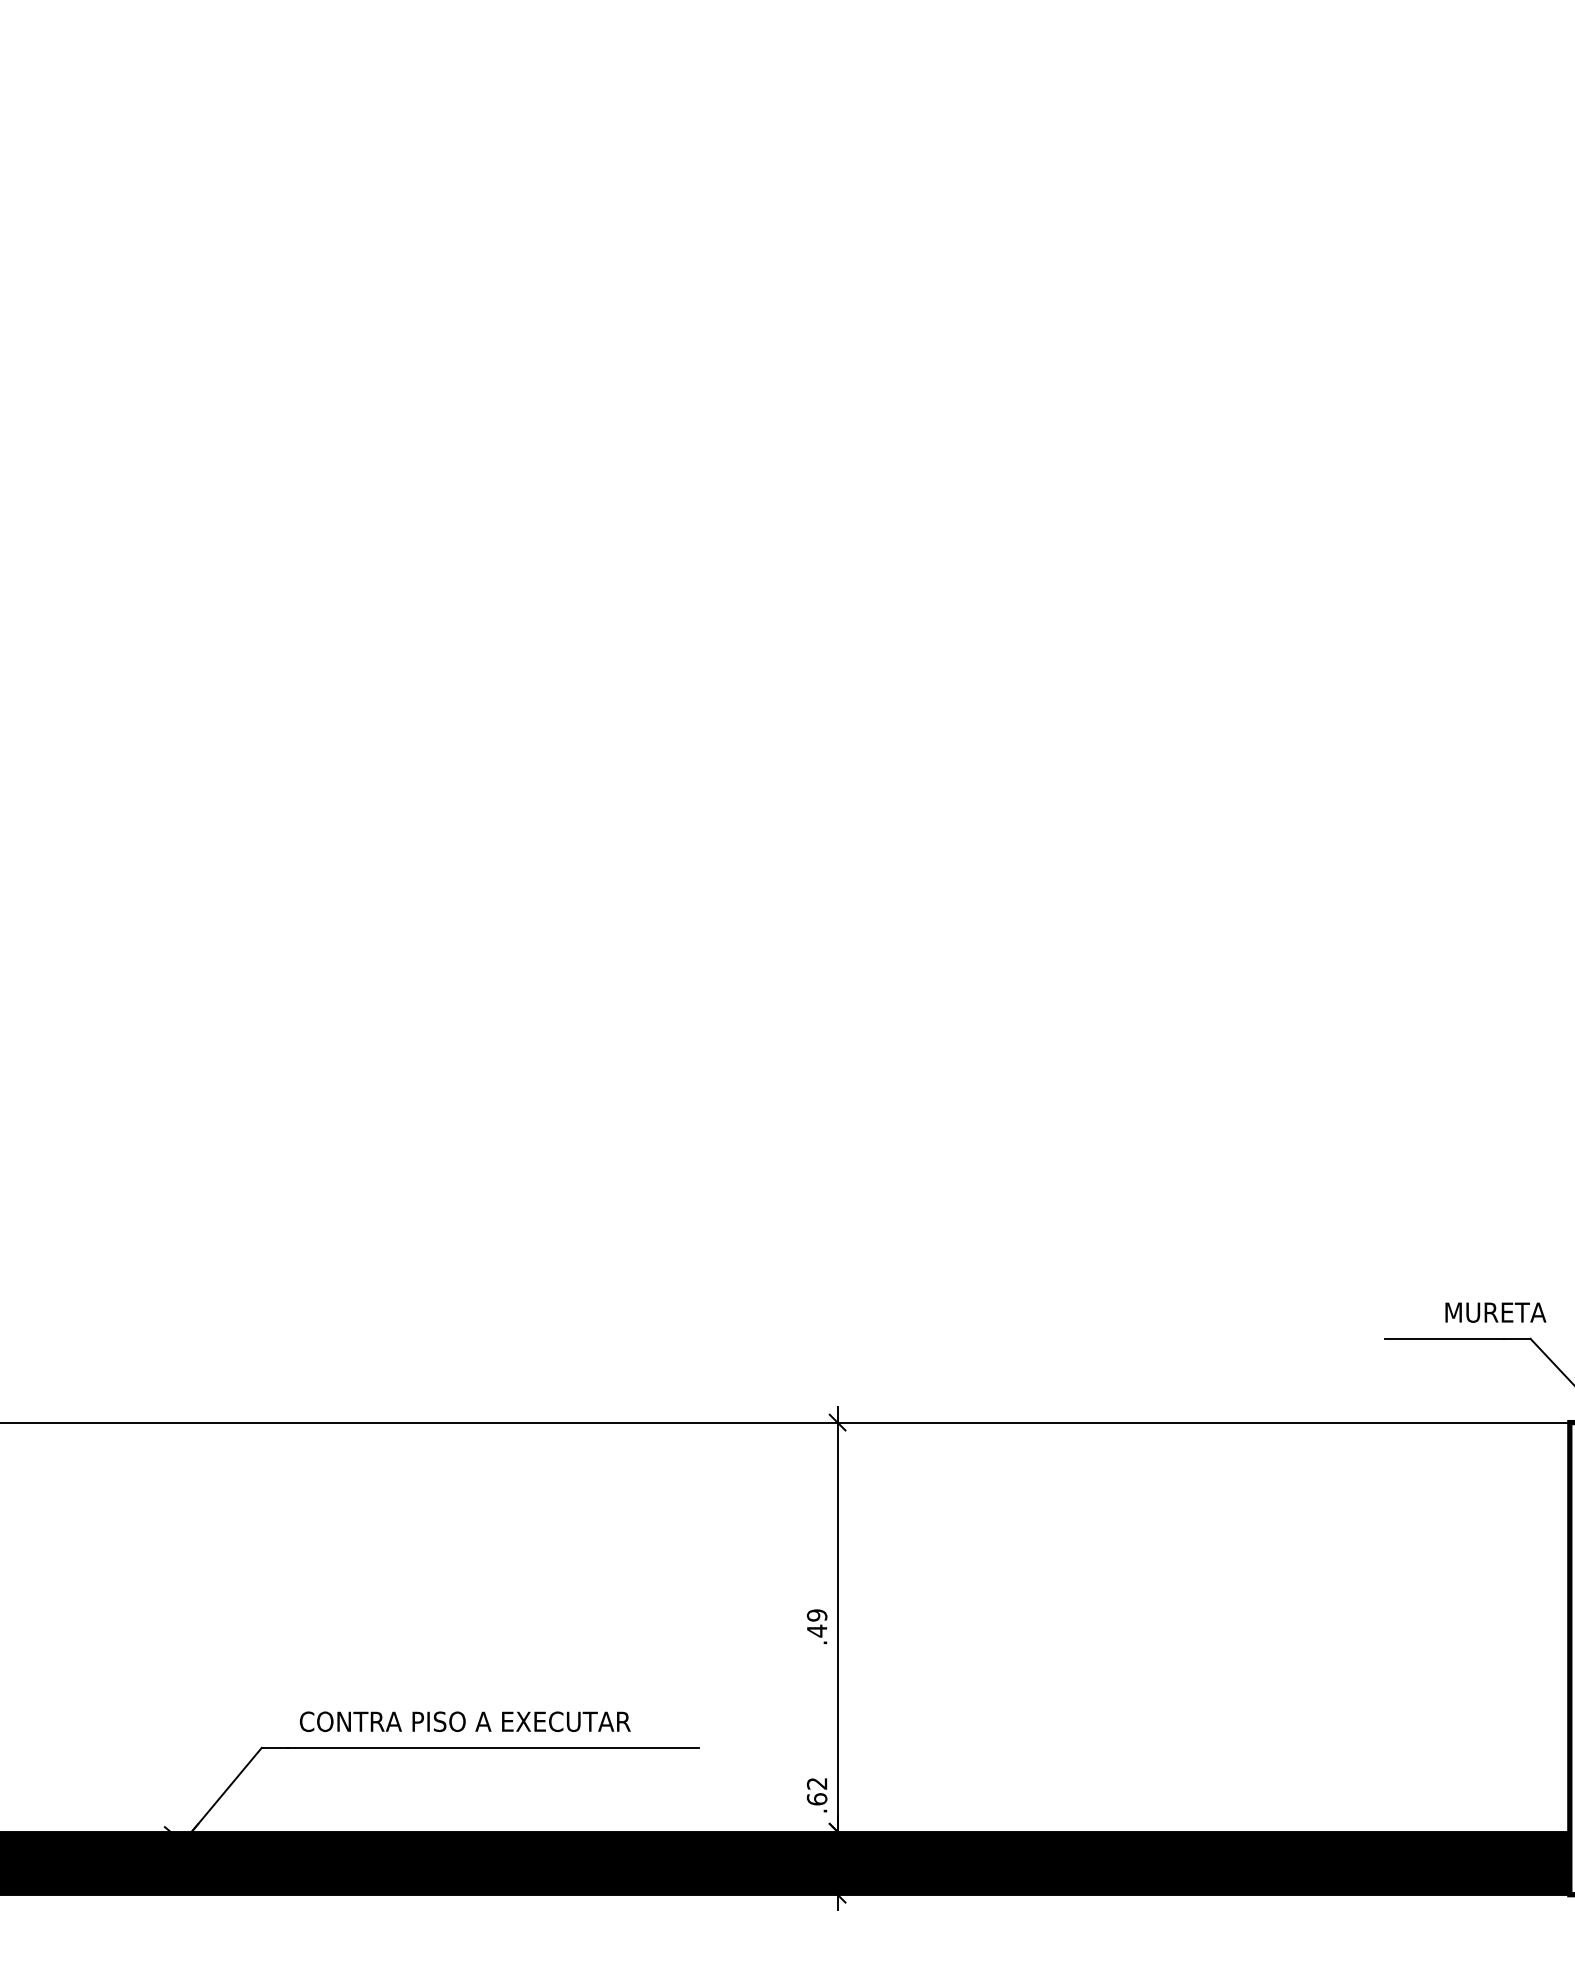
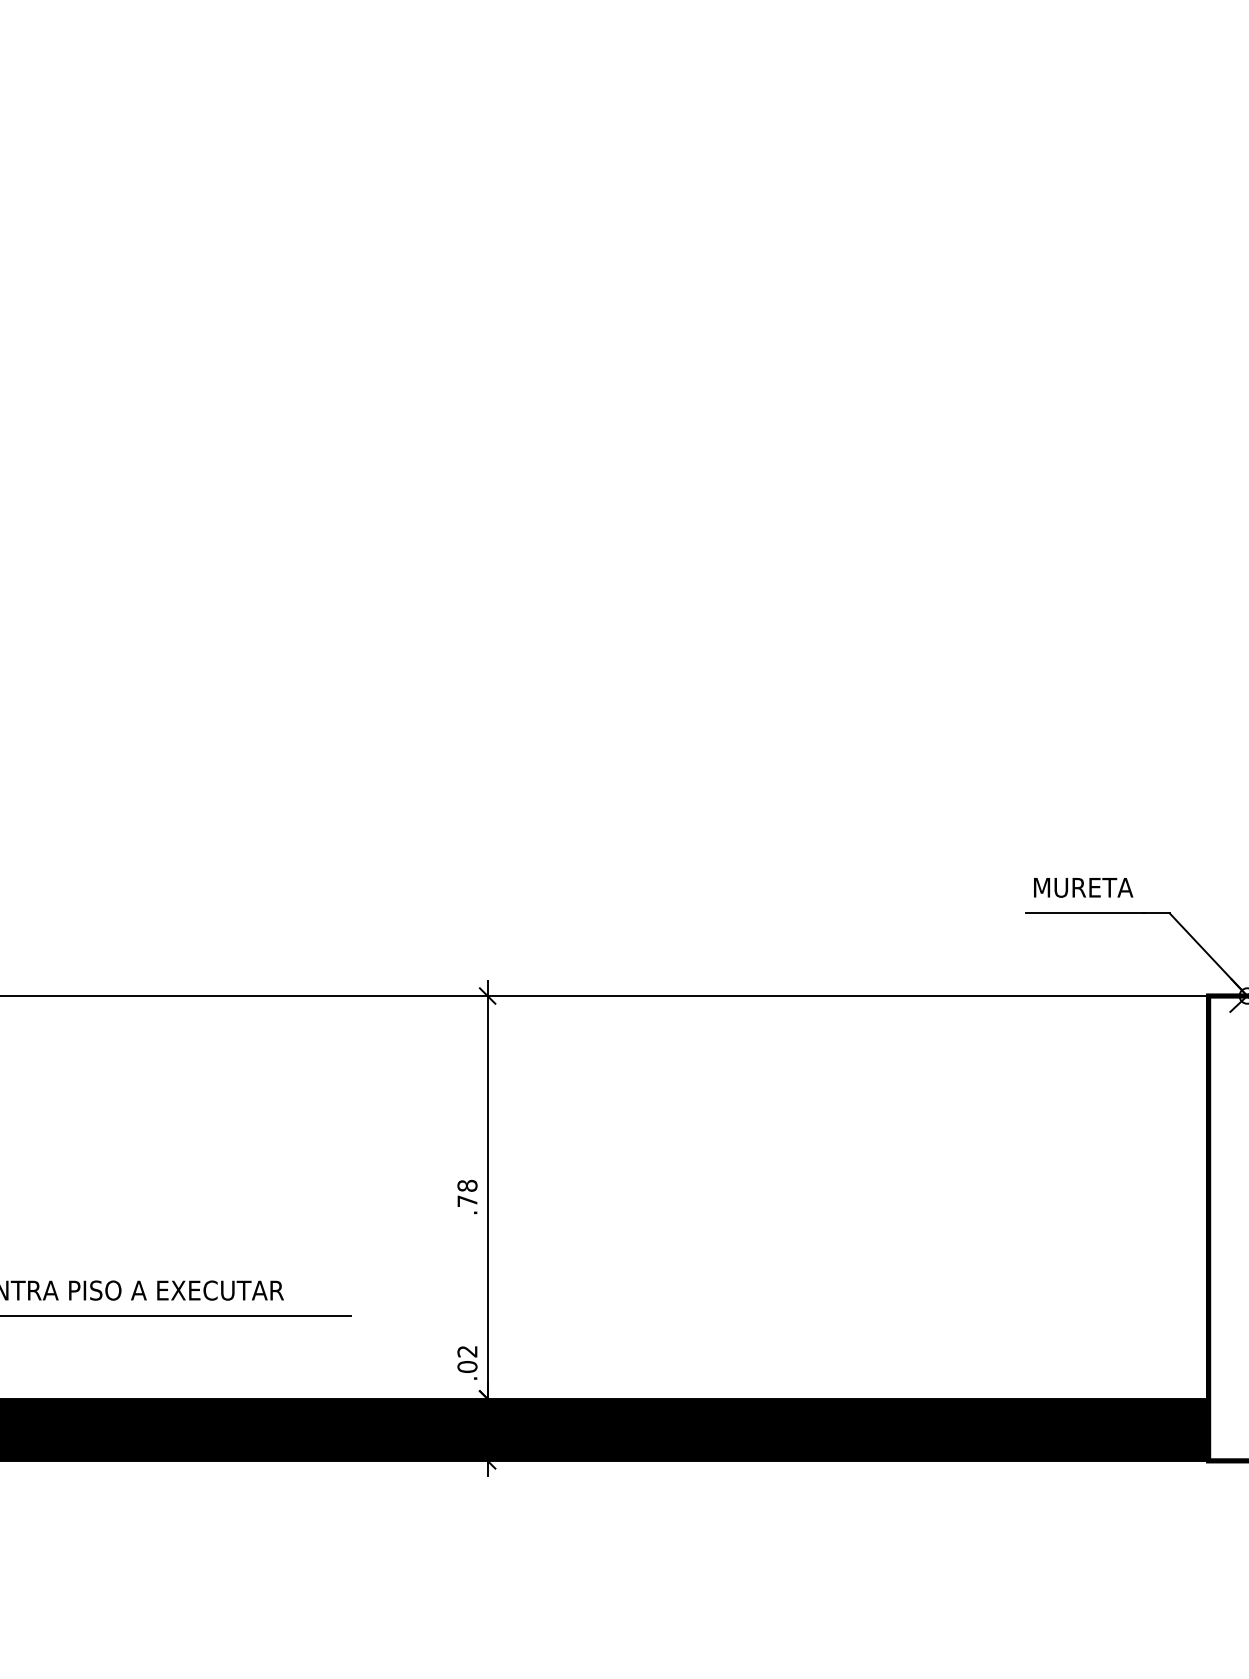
text: (1495, 1312) -> (1083, 887), moved
text: (817, 1623) -> (467, 1193), .49 -> .78
text: (816, 1799) -> (466, 1367), .62 -> .02

